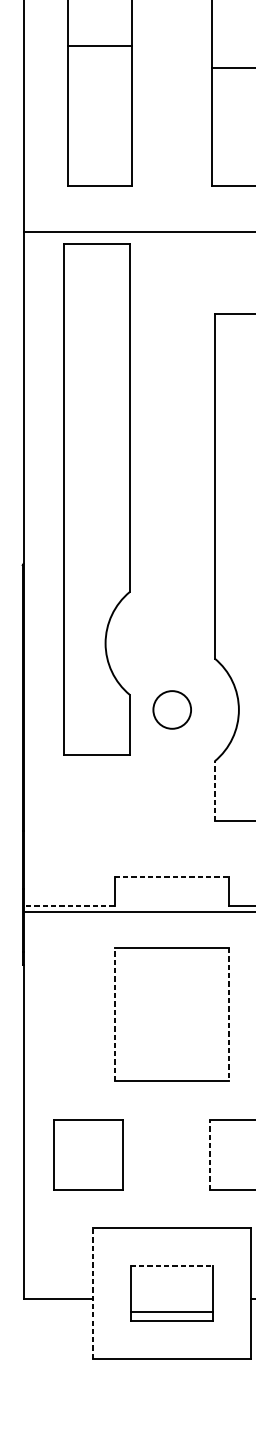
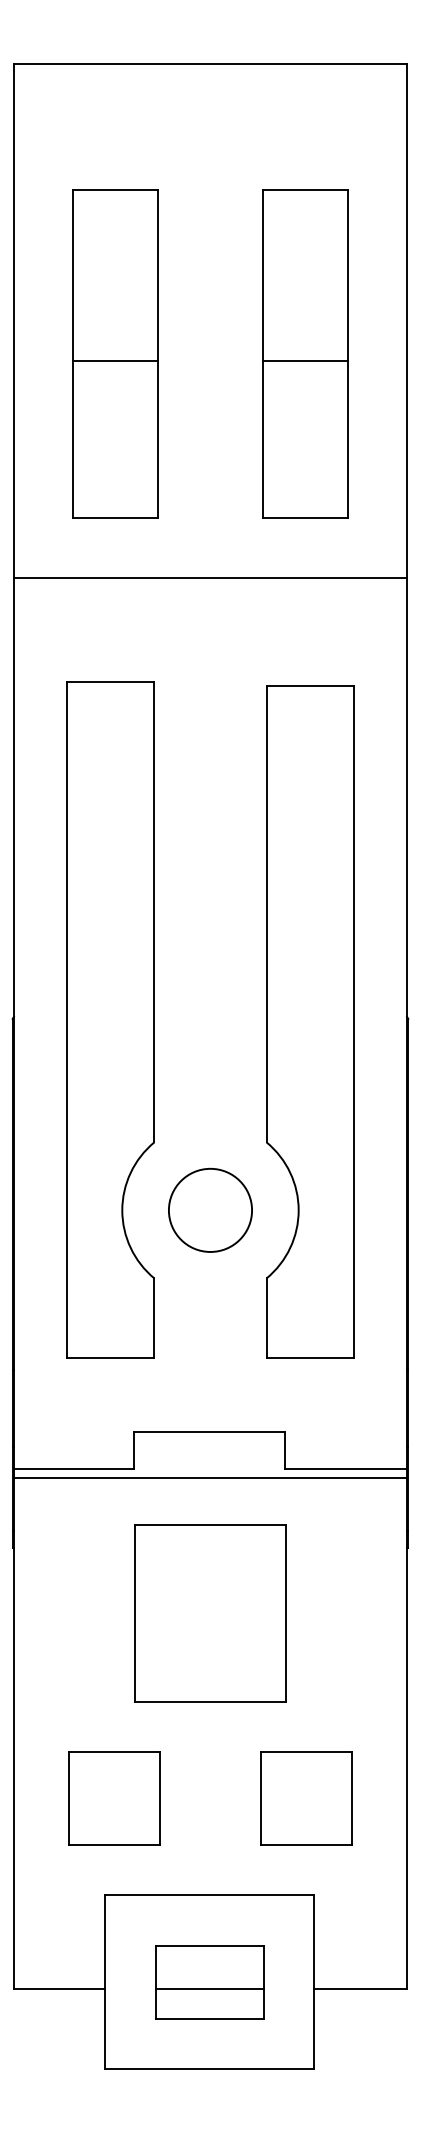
line: (100, 46) -> (115, 361), moved
part: (96, 499) -> (110, 1019), moved
circle: (172, 709) -> (210, 1209), size x1.67
line: (214, 791) -> (266, 1318), dashed -> solid
line: (171, 877) -> (209, 1431), dashed -> solid
line: (68, 905) -> (73, 1469), dashed -> solid
line: (114, 1014) -> (134, 1613), dashed -> solid
line: (229, 1015) -> (286, 1614), dashed -> solid
part: (88, 1154) -> (114, 1798), moved
line: (210, 1154) -> (260, 1798), dashed -> solid
line: (172, 1265) -> (210, 1945), dashed -> solid
line: (92, 1293) -> (105, 1982), dashed -> solid
line: (171, 1311) -> (209, 1988), moved

